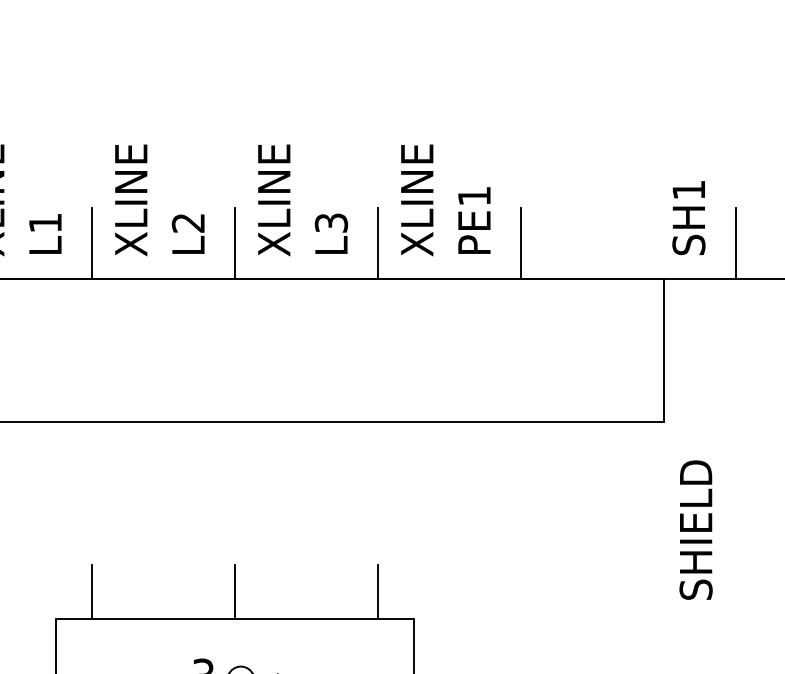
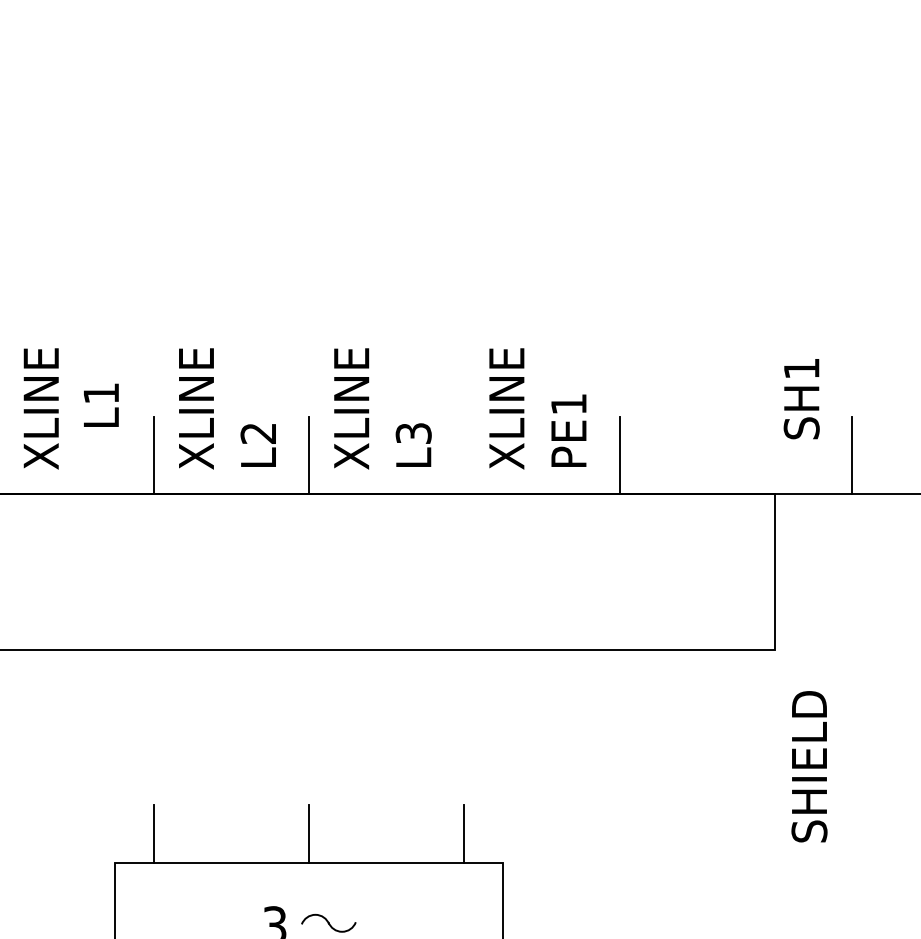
text: (688, 218) -> (801, 399), moved
text: (45, 233) -> (101, 404), moved
line: (378, 243) -> (464, 455), removed

